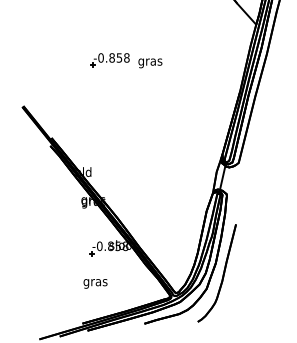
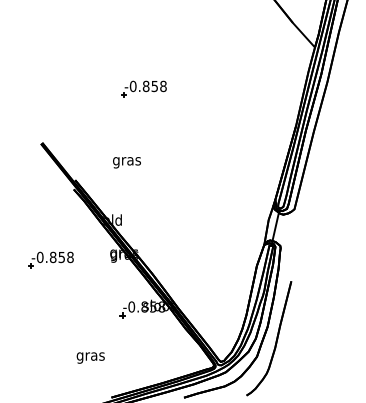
text: (149, 63) -> (126, 162), moved
part: (30, 205) -> (50, 259), added
text: (95, 283) -> (90, 357), moved

